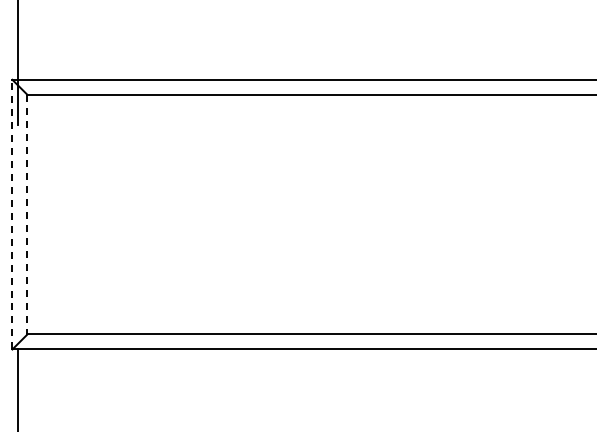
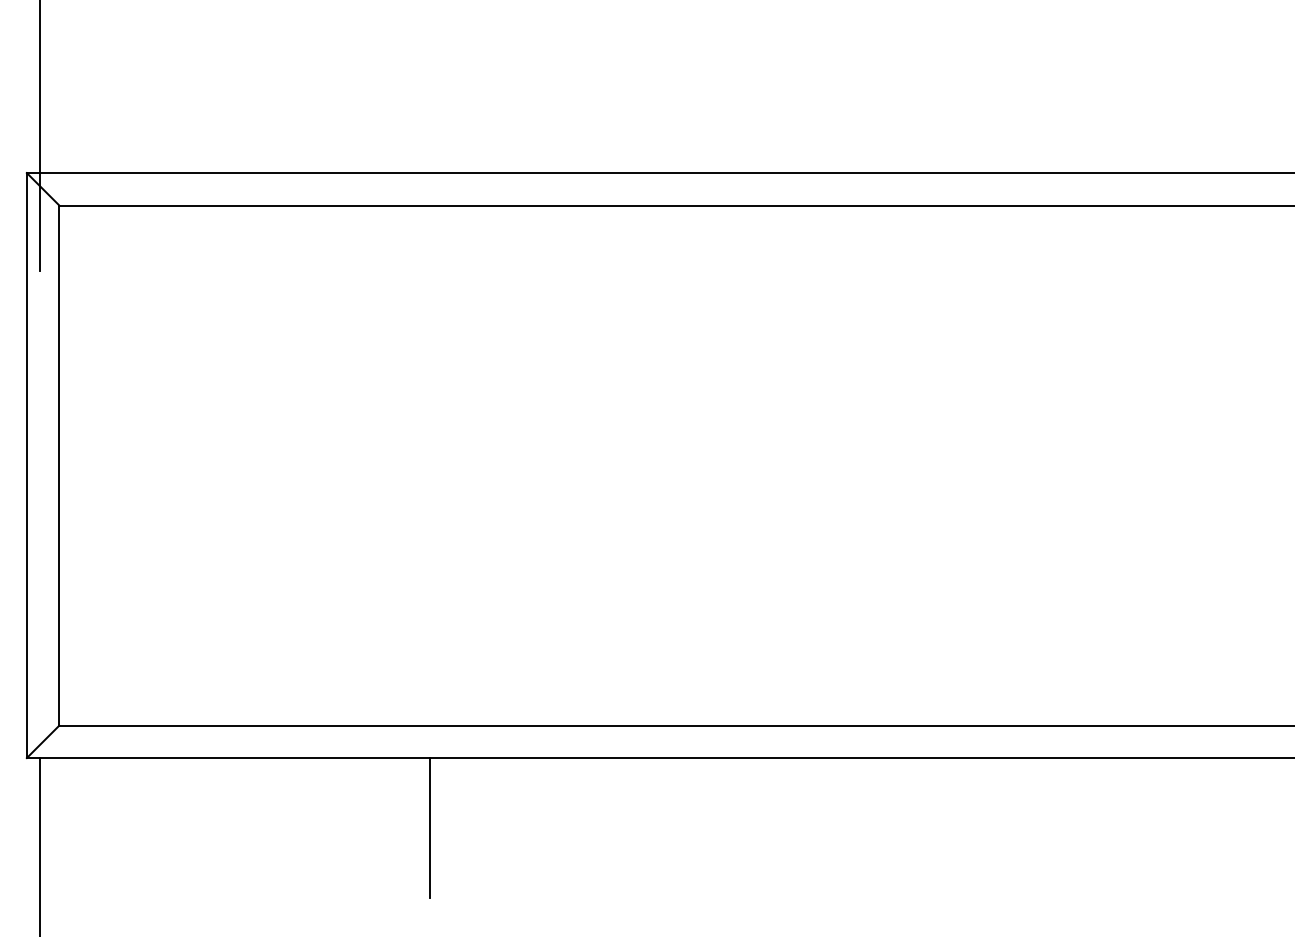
line: (12, 214) -> (27, 465), dashed -> solid
line: (27, 214) -> (59, 465), dashed -> solid
line: (198, 381) -> (430, 827), added

